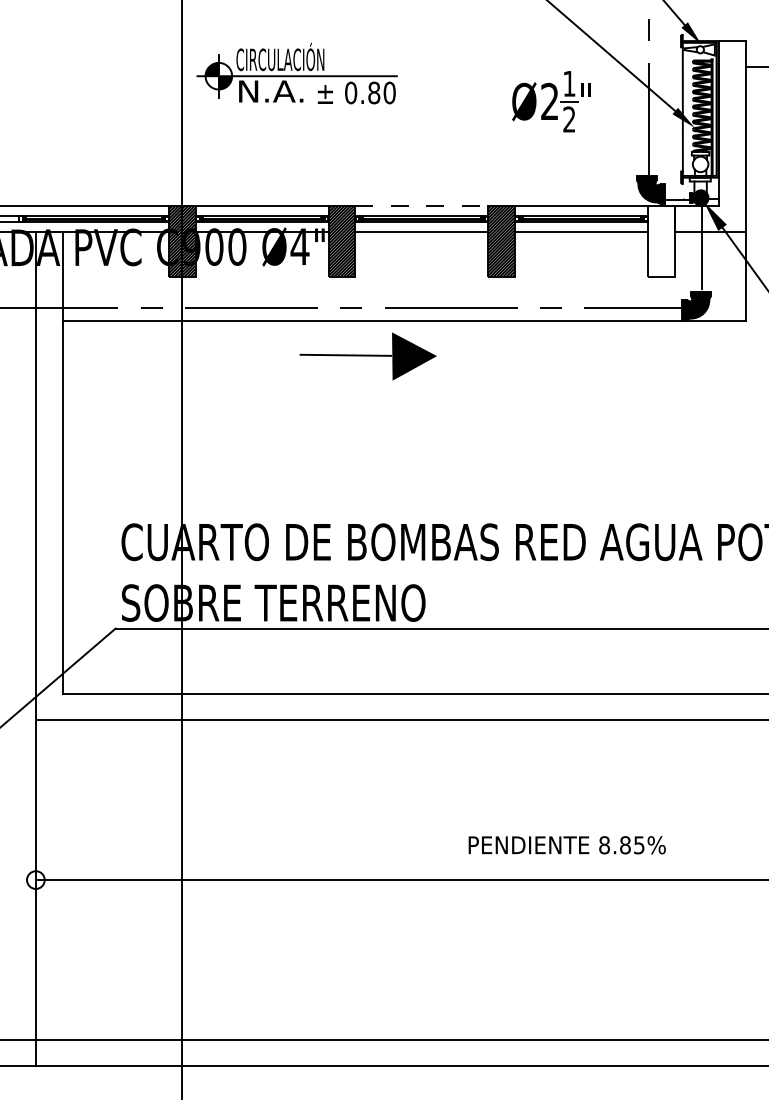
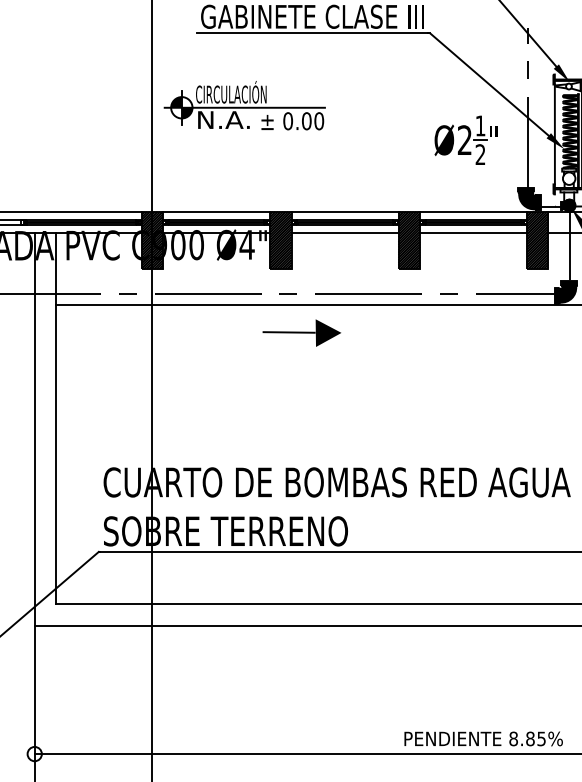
text: (374, 92) -> (306, 120), 0.80 -> 0.00
part: (551, 101) -> (466, 140), moved
line: (421, 205) -> (344, 211), dashed -> solid
hatch: (661, 240) -> (537, 239), added
part: (368, 356) -> (302, 333), size x0.71
text: (566, 845) -> (483, 739), moved

